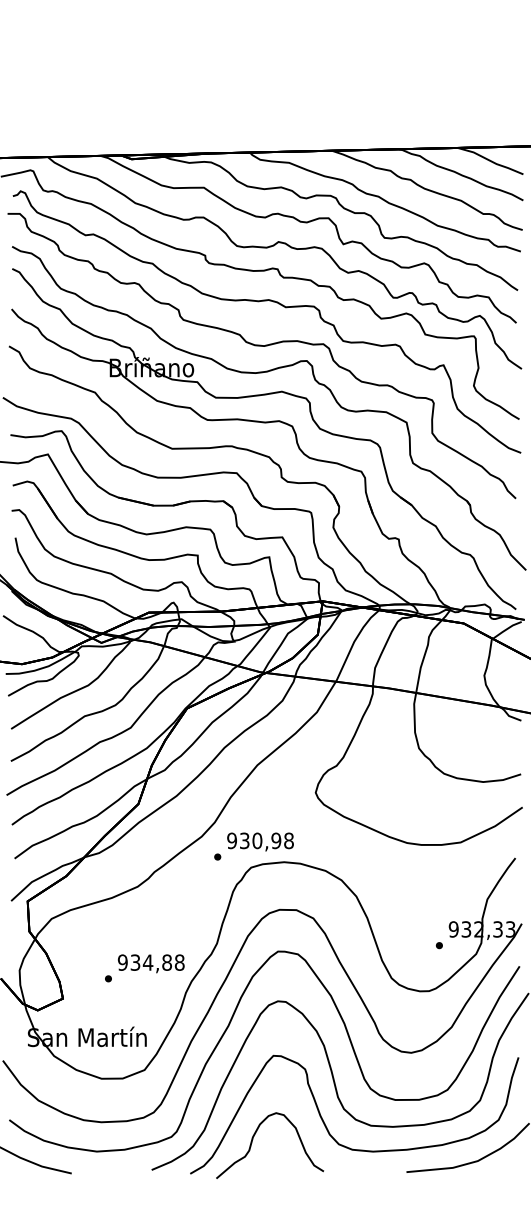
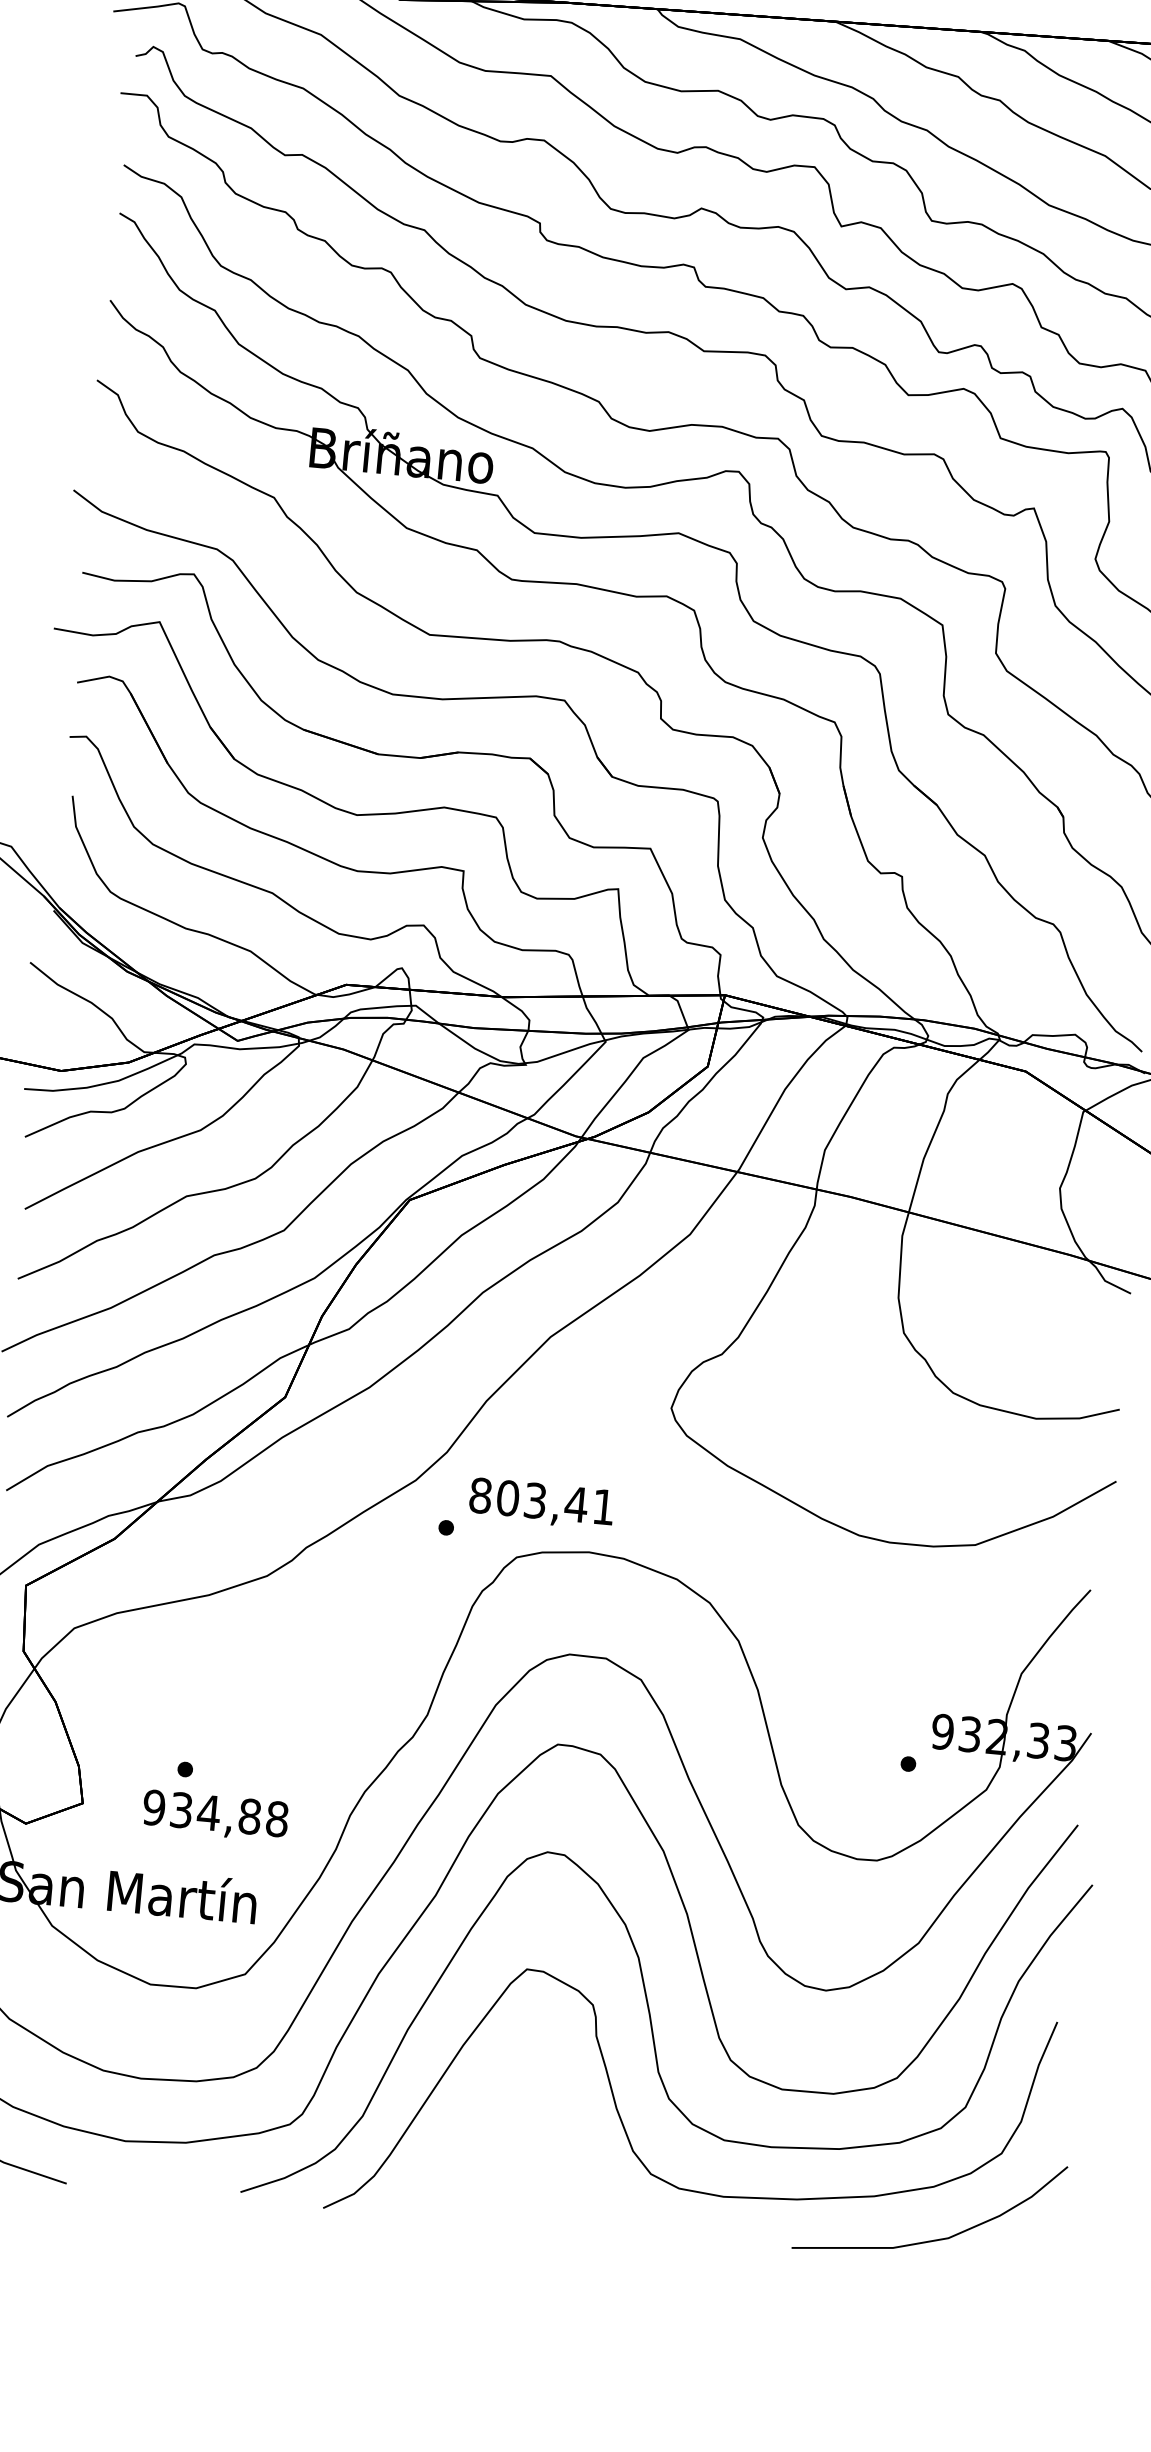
text: (260, 840) -> (542, 1500), 930,98 -> 803,41
text: (151, 963) -> (216, 1815), moved
curve: (253, 1139) -> (466, 2146), removed

